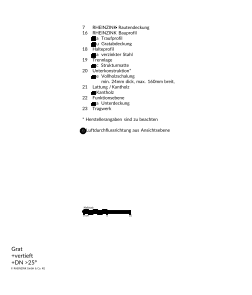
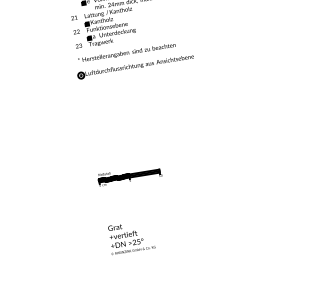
text: (27, 257) -> (130, 236), moved

